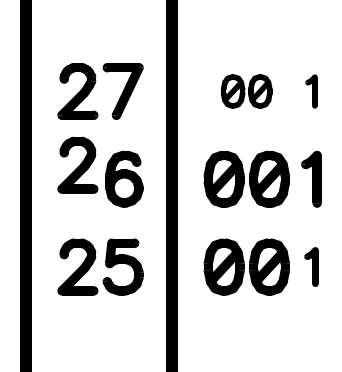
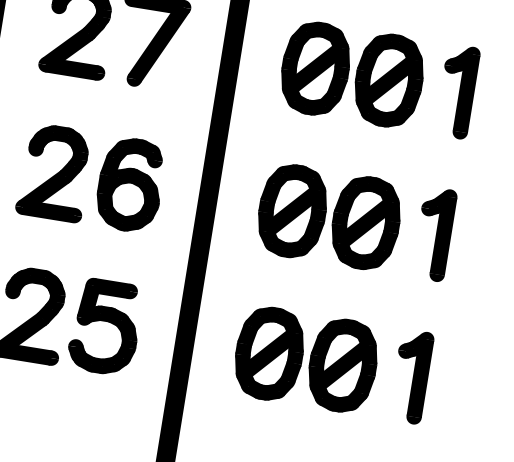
part: (246, 91) -> (351, 74), size x1.67
part: (311, 91) -> (457, 91), size x1.67
part: (77, 164) -> (54, 171), moved
part: (311, 266) -> (411, 375), size x1.43

